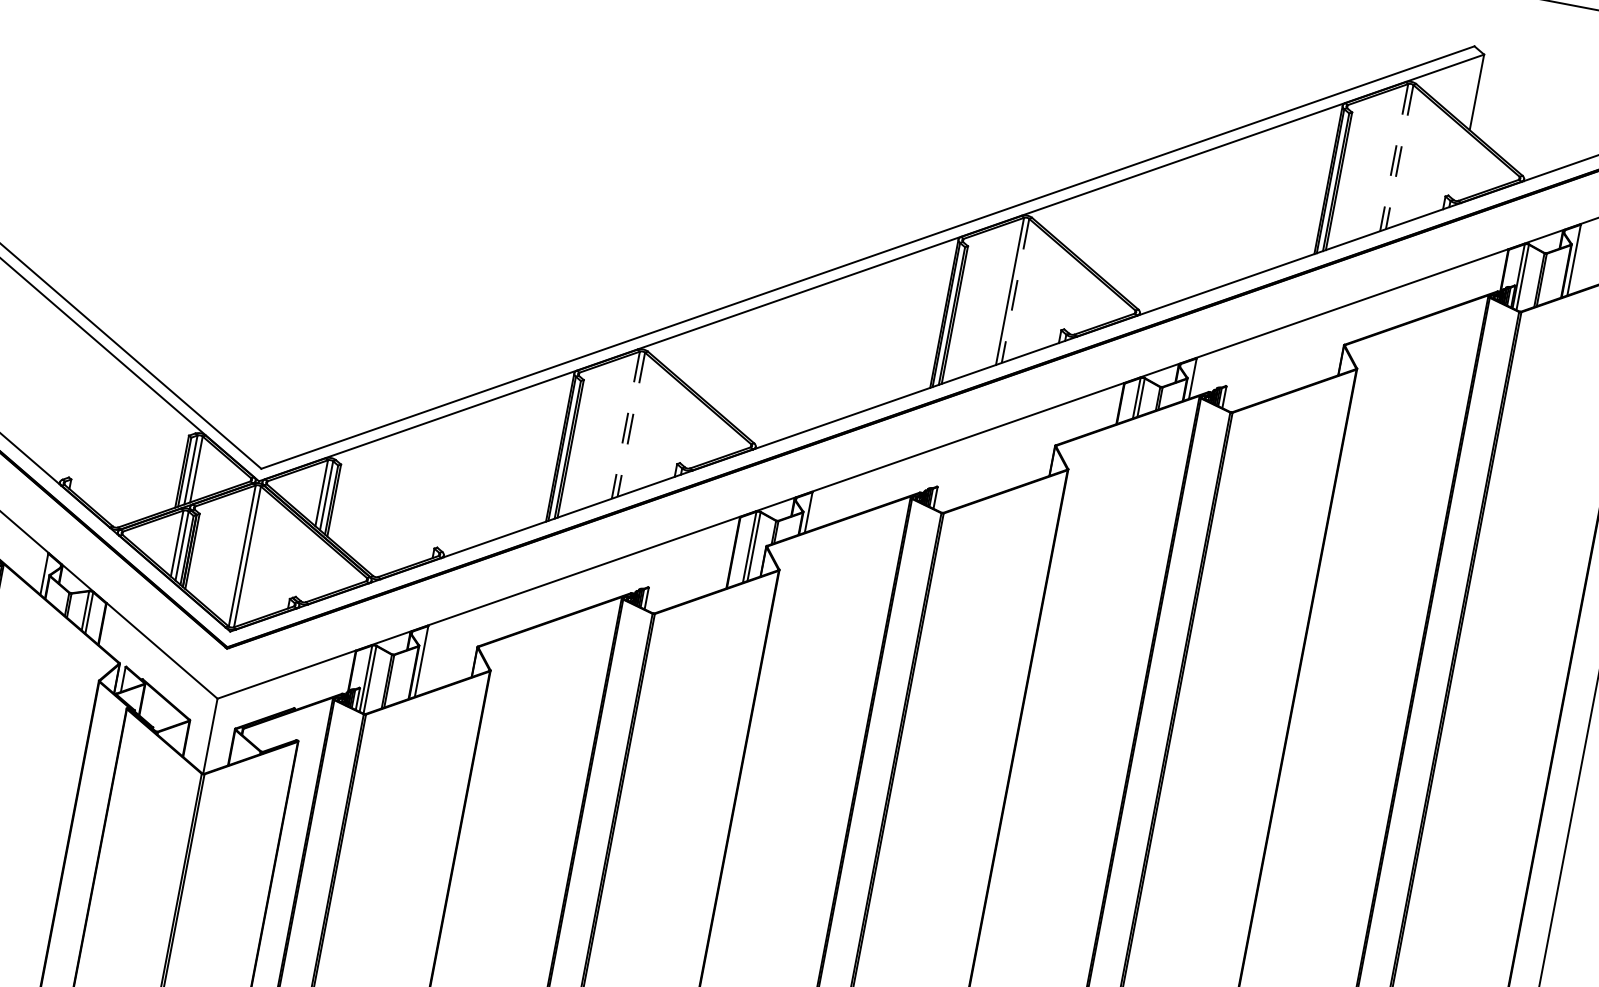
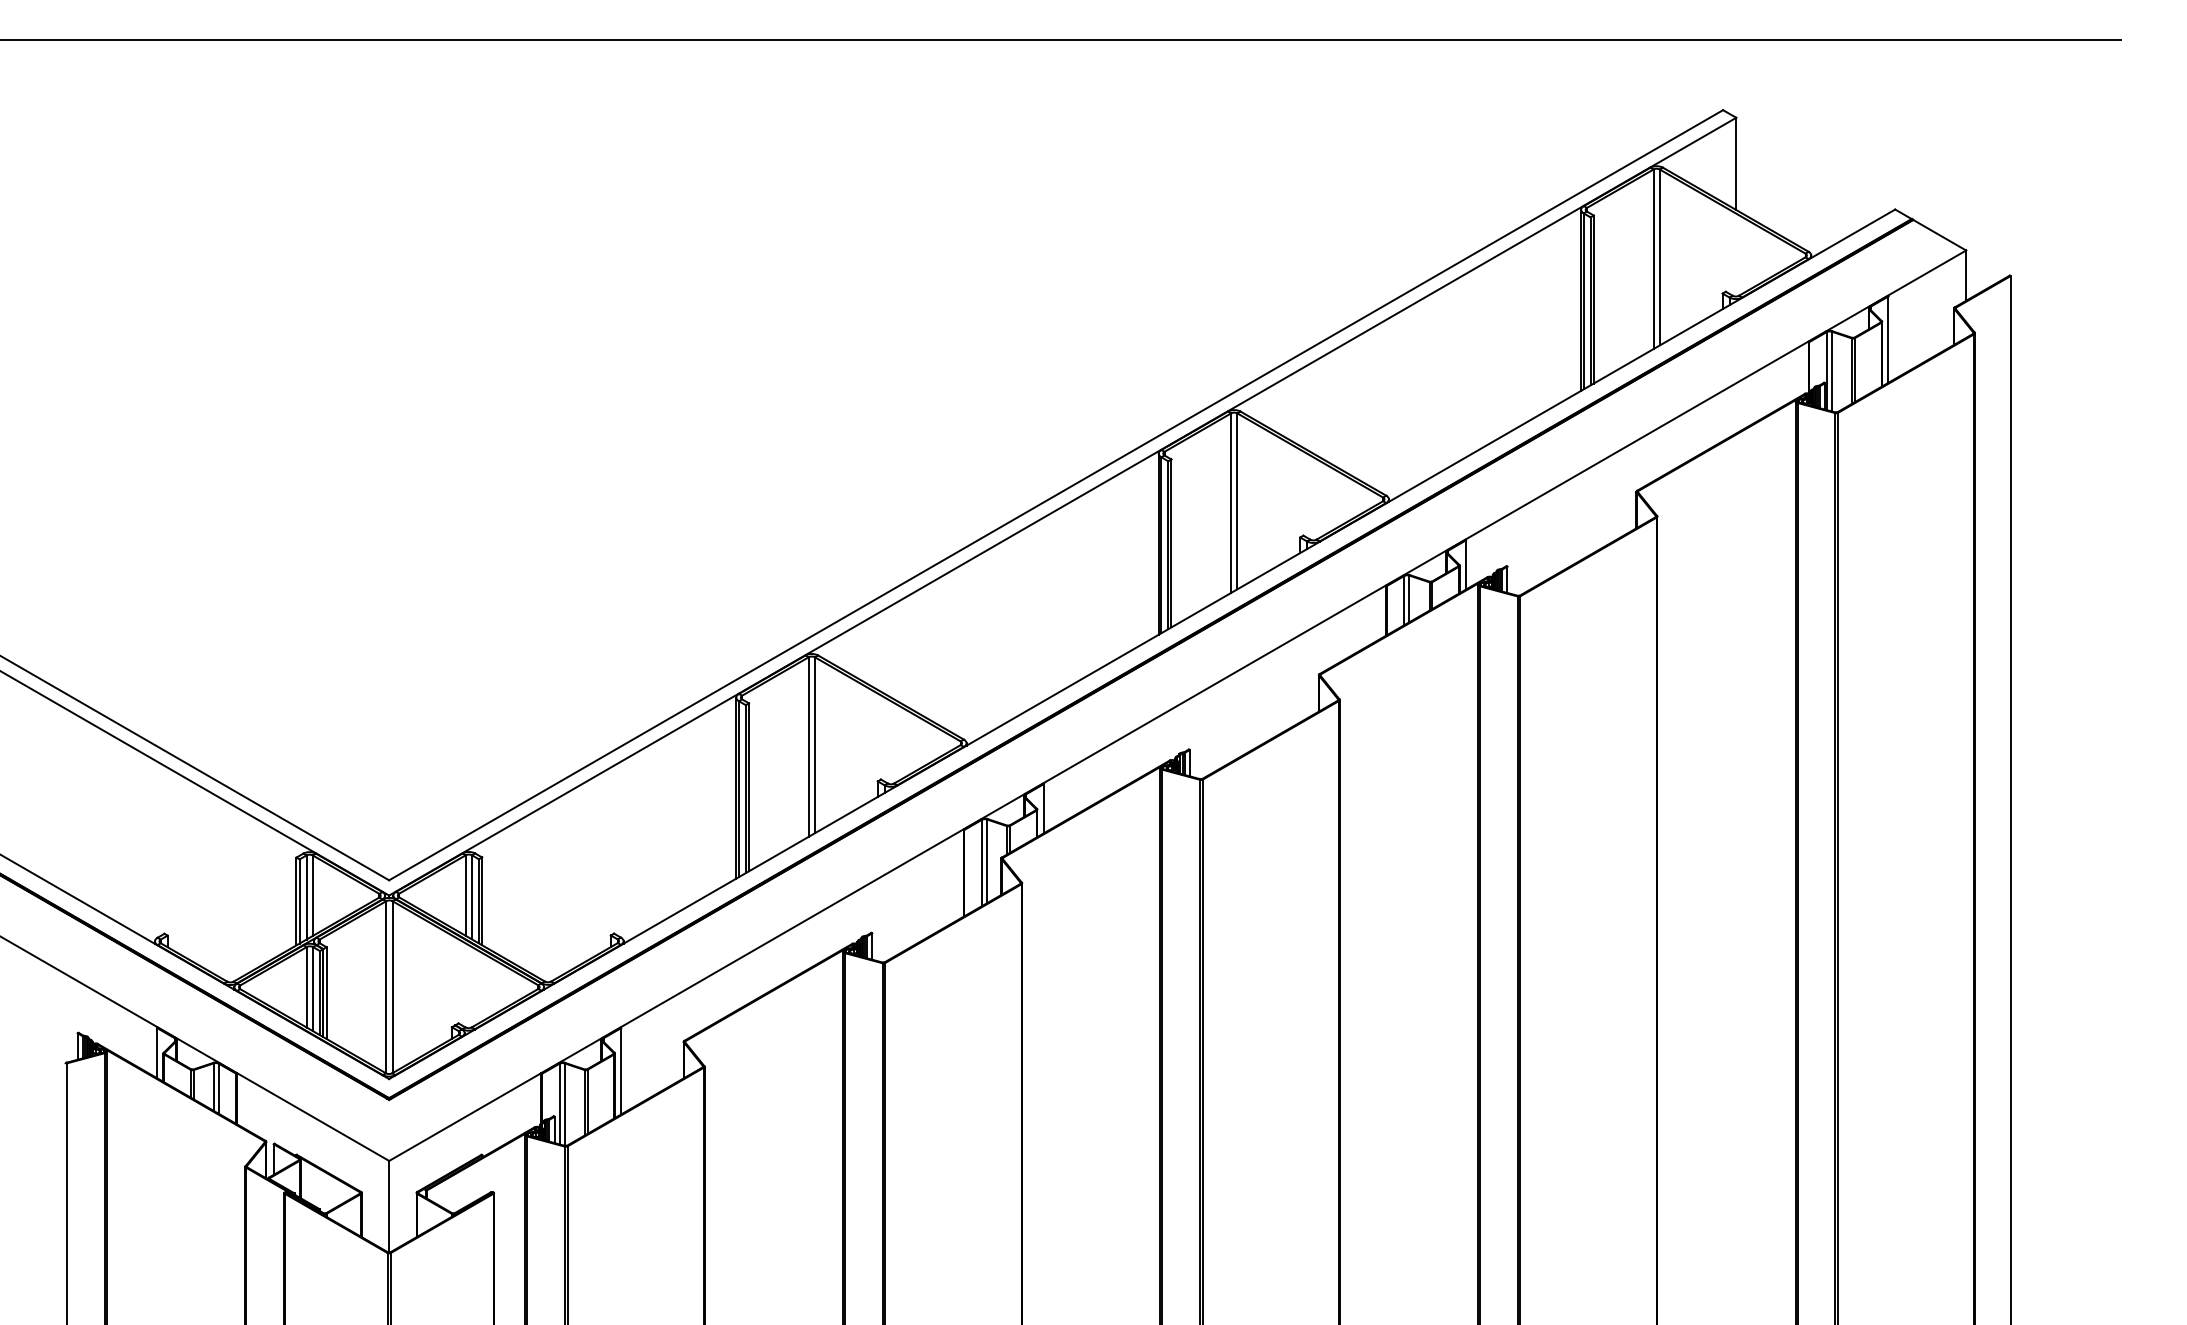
line: (1394, 157) -> (1653, 259), dashed -> solid
line: (1399, 157) -> (1659, 257), dashed -> solid
line: (1015, 291) -> (1237, 501), dashed -> solid
line: (631, 424) -> (815, 745), dashed -> solid
line: (625, 425) -> (808, 747), dashed -> solid

